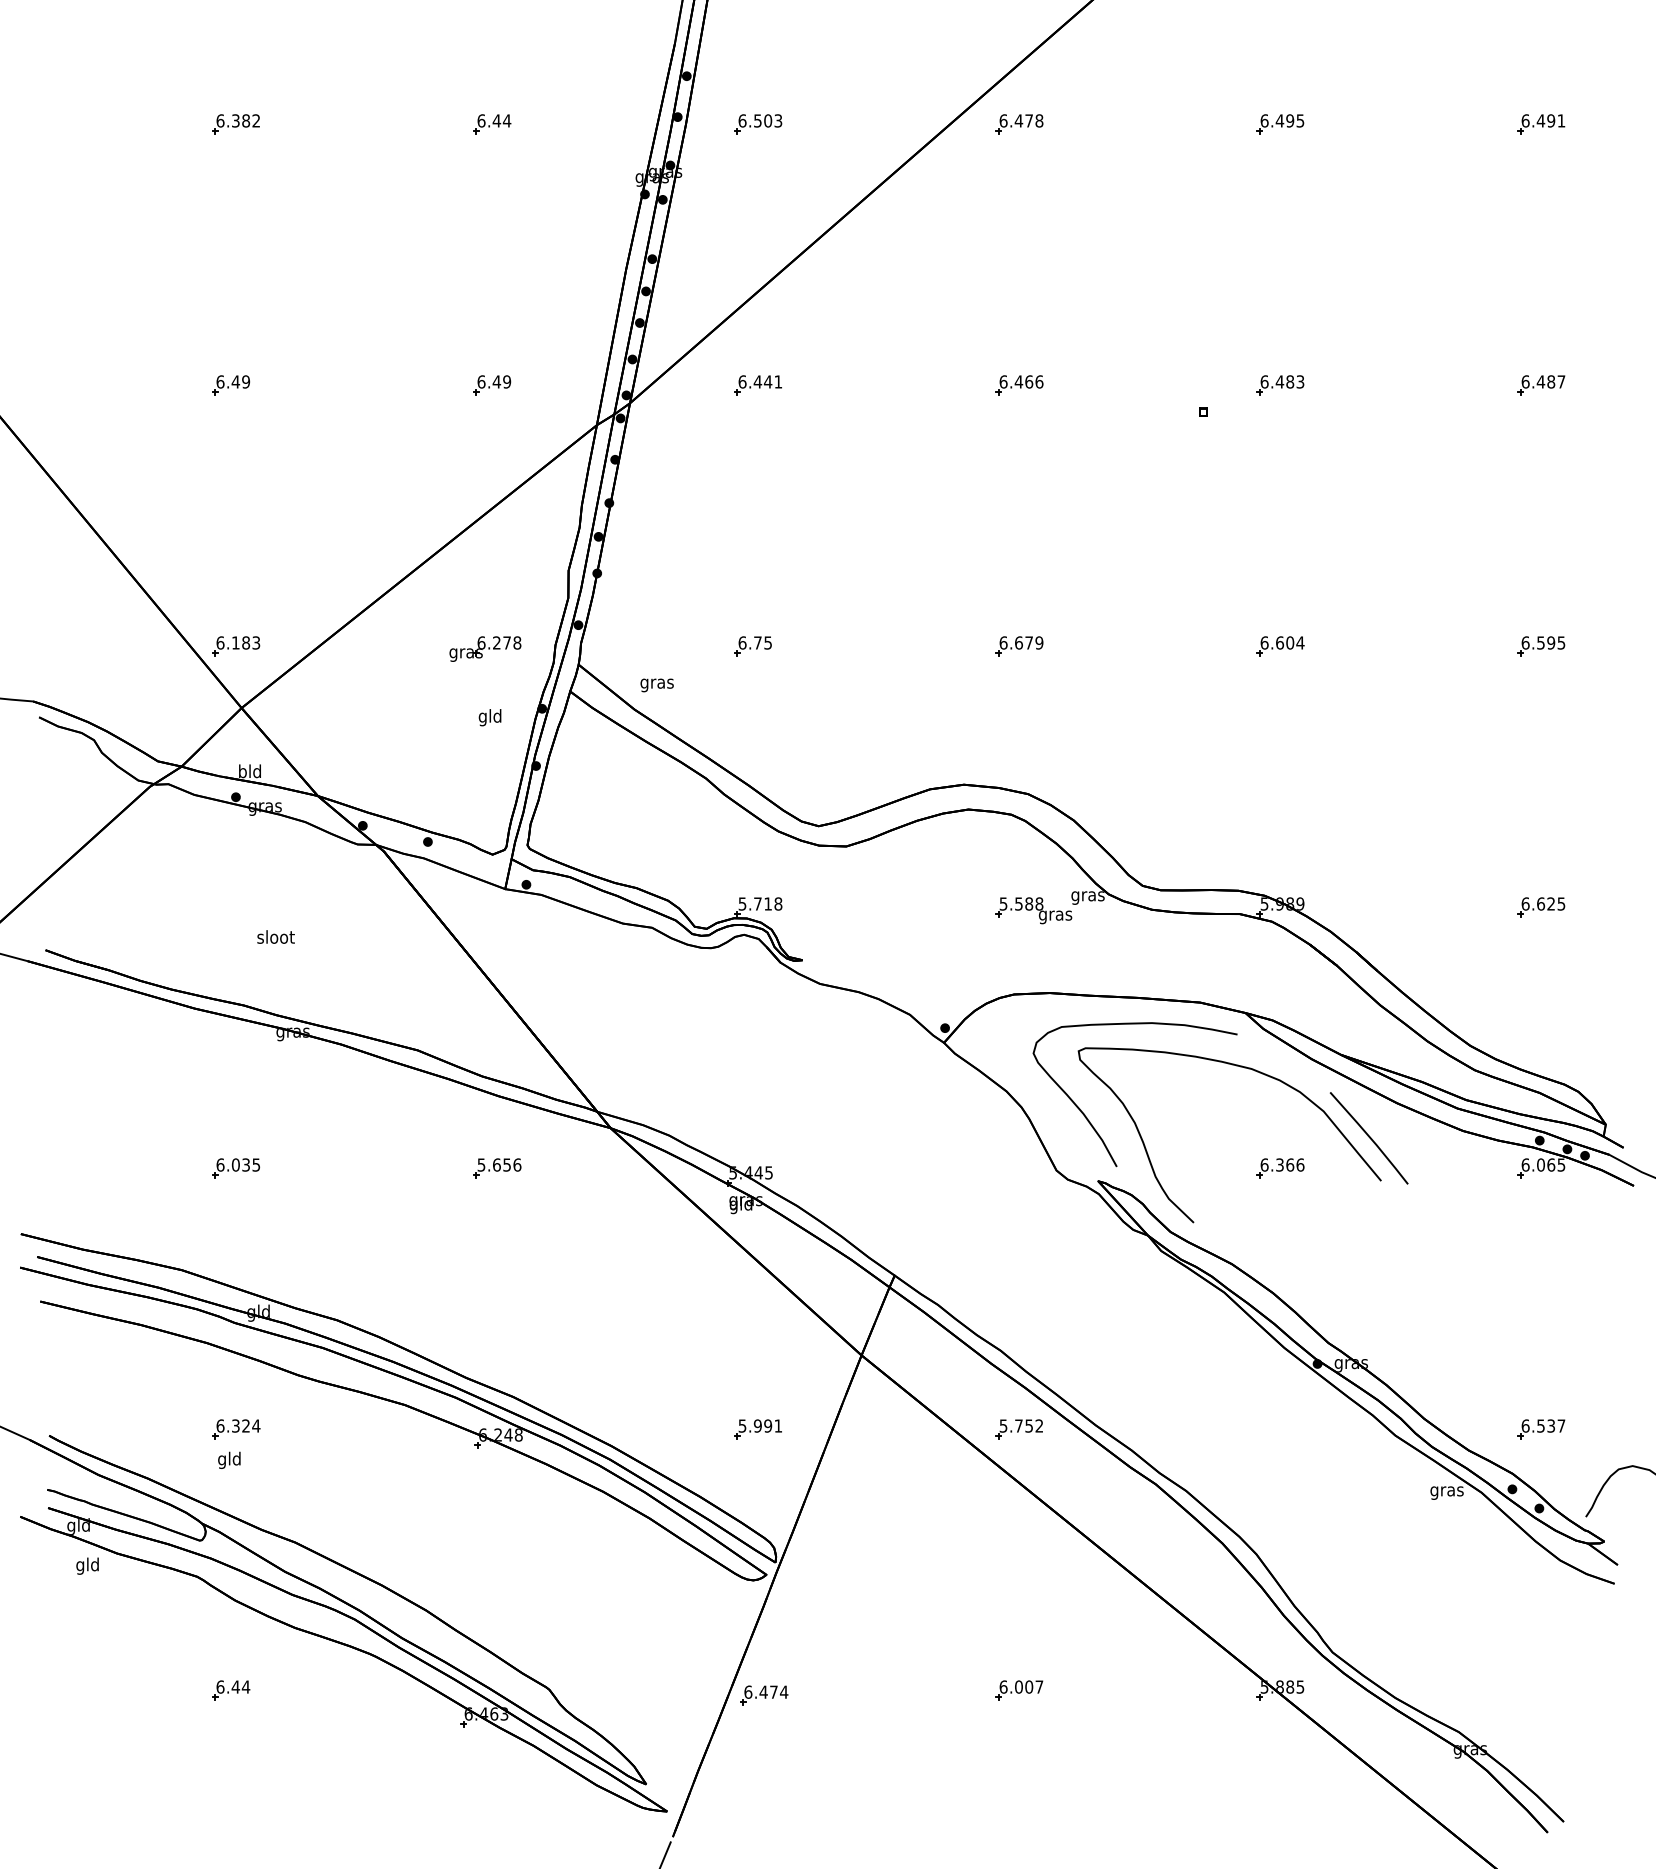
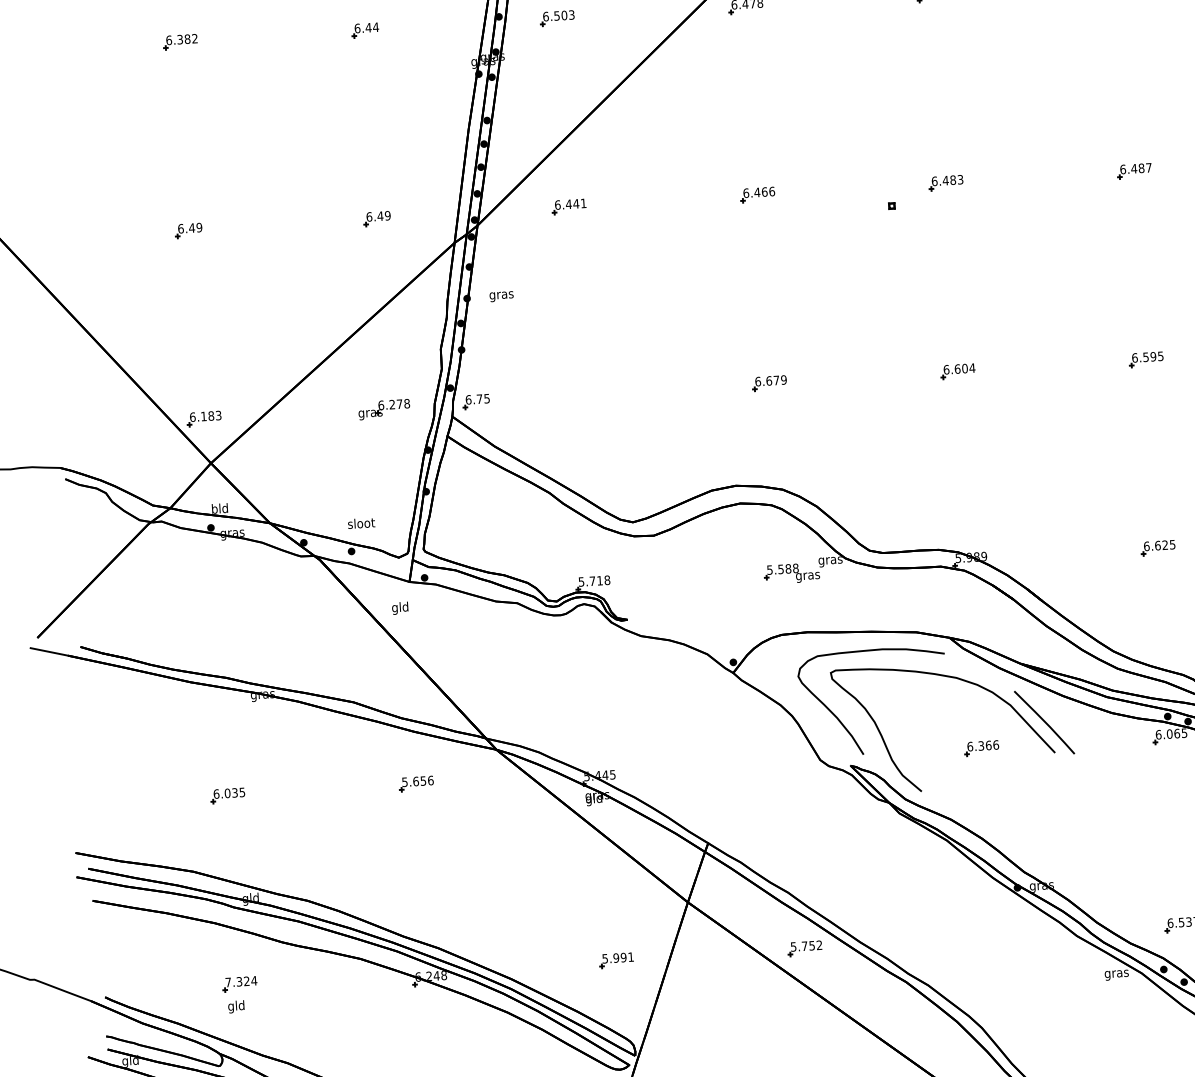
part: (752, 646) -> (475, 401), moved
text: (656, 685) -> (501, 296), moved
text: (489, 717) -> (399, 608), moved
text: (275, 936) -> (361, 522), moved
text: (220, 1425) -> (228, 982), 6.324 -> 7.324

